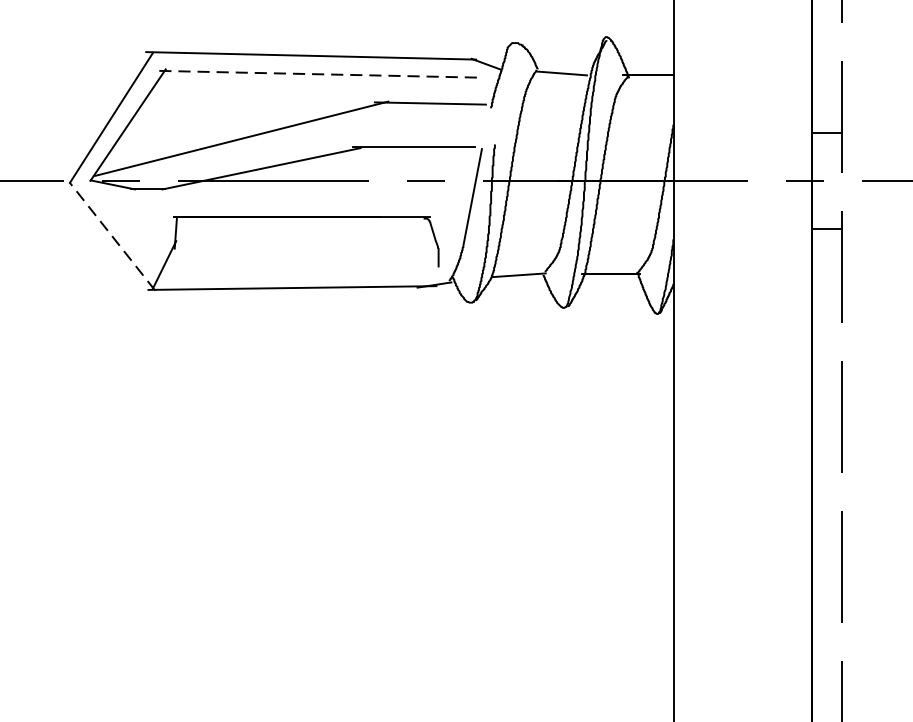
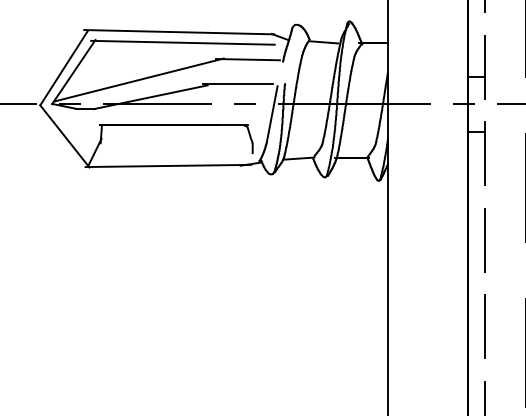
line: (316, 73) -> (182, 42), dashed -> solid
line: (111, 236) -> (64, 136), dashed -> solid

